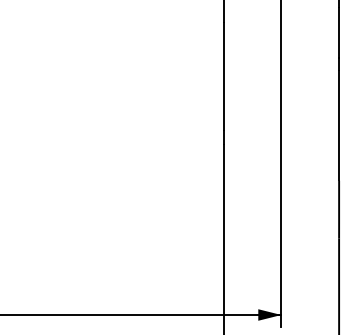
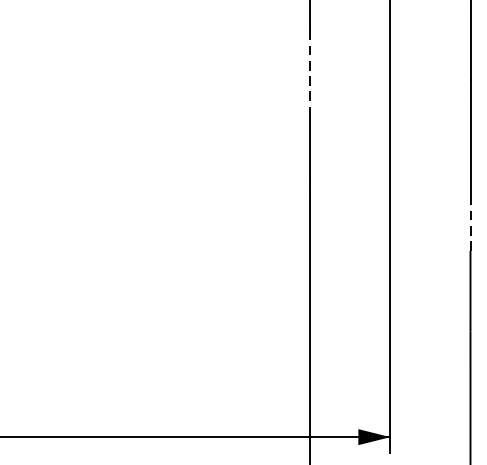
line: (223, 52) -> (310, 72), solid -> dashed
line: (339, 161) -> (471, 224), solid -> dashed

